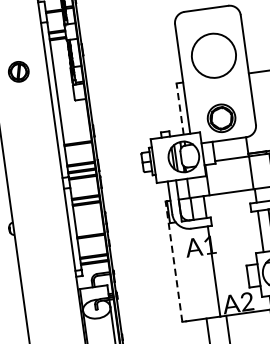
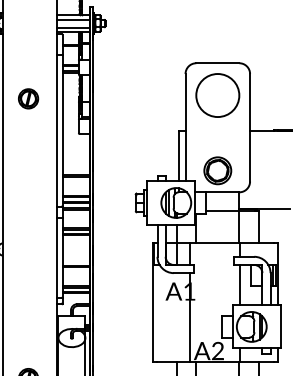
circle: (213, 55) -> (217, 95), moved
line: (180, 108) -> (179, 155), dashed -> solid
line: (173, 261) -> (152, 302), dashed -> solid

